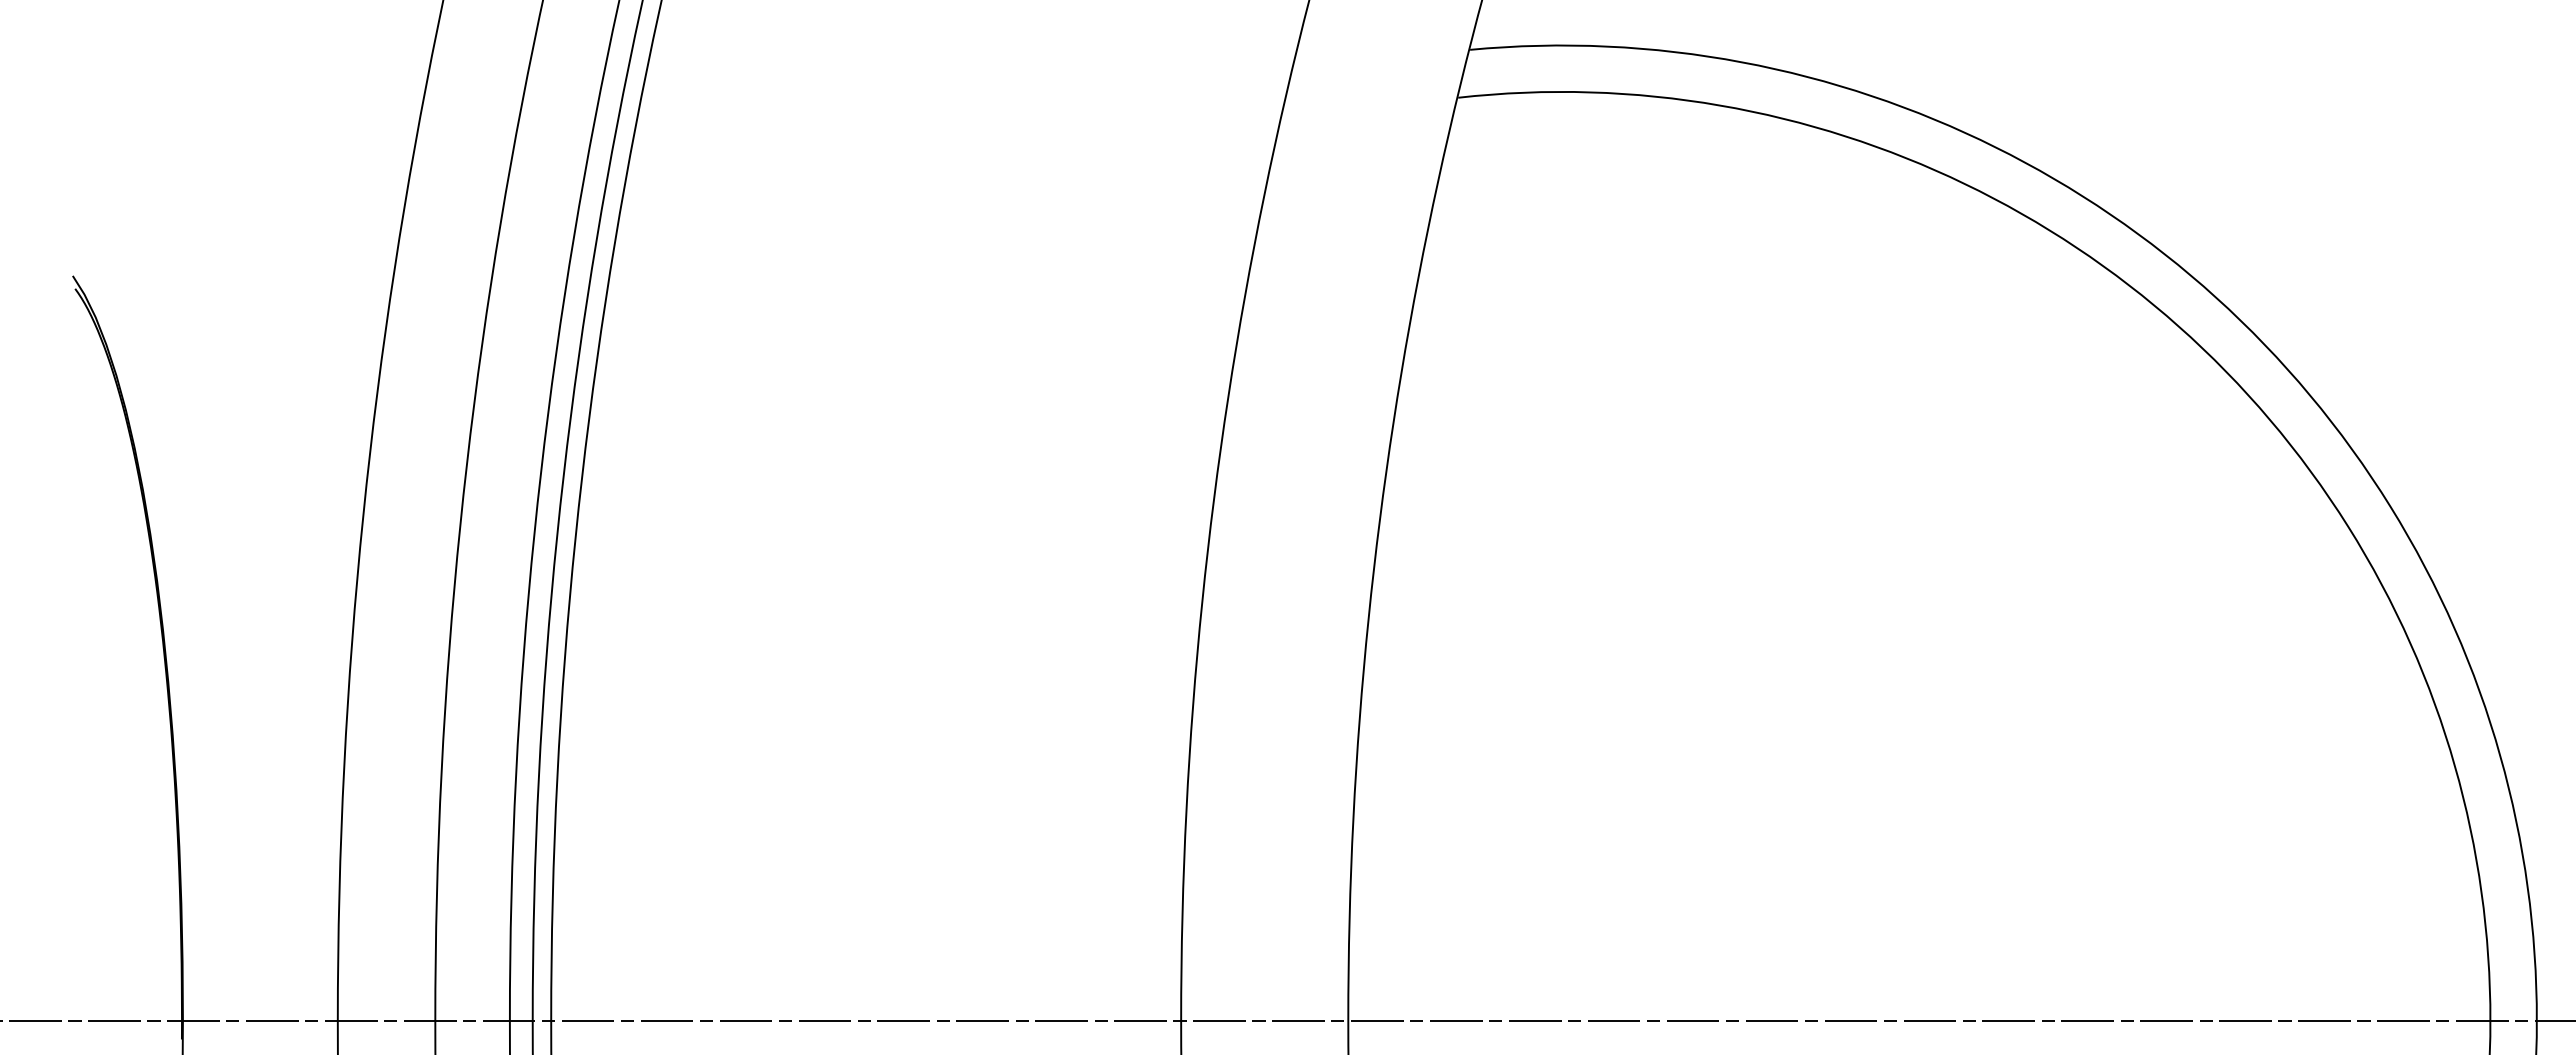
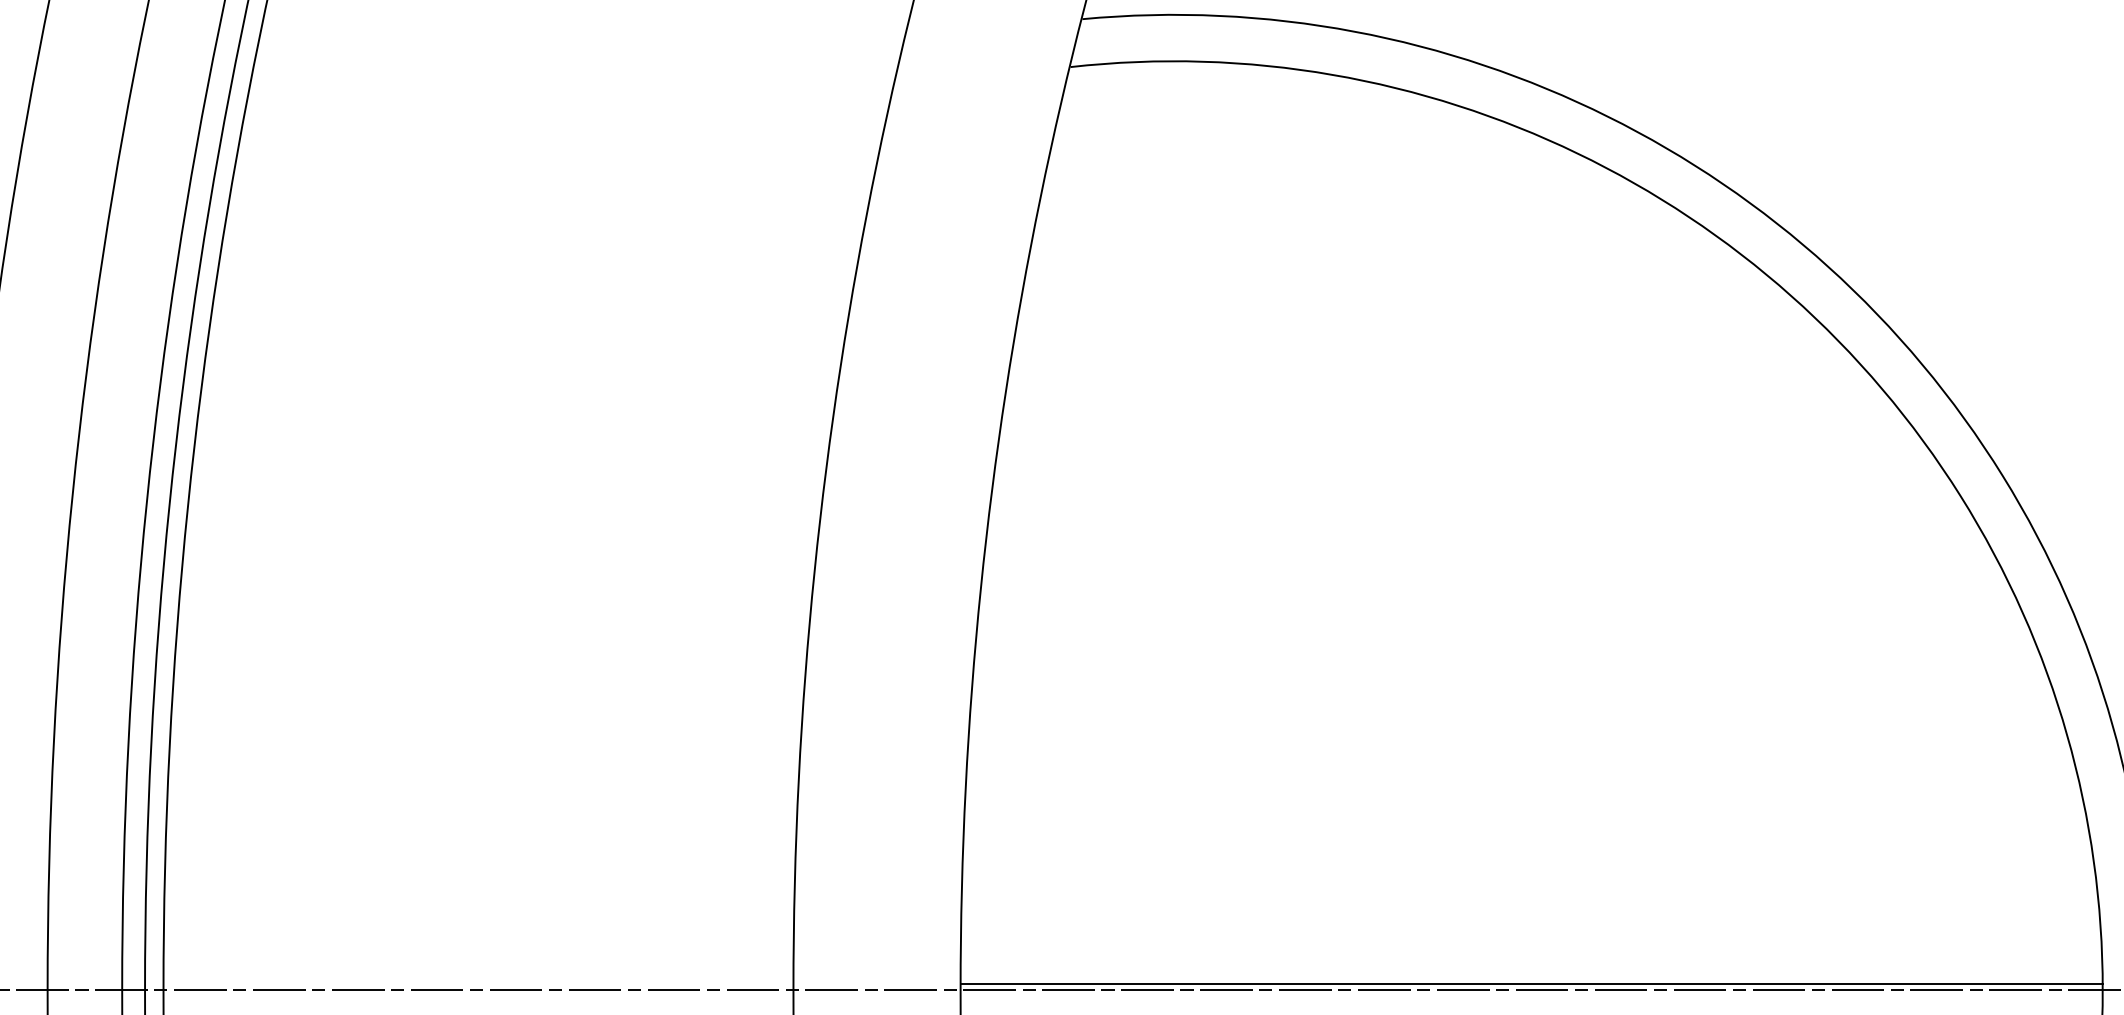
line: (1919, 1014) -> (1531, 983), added

